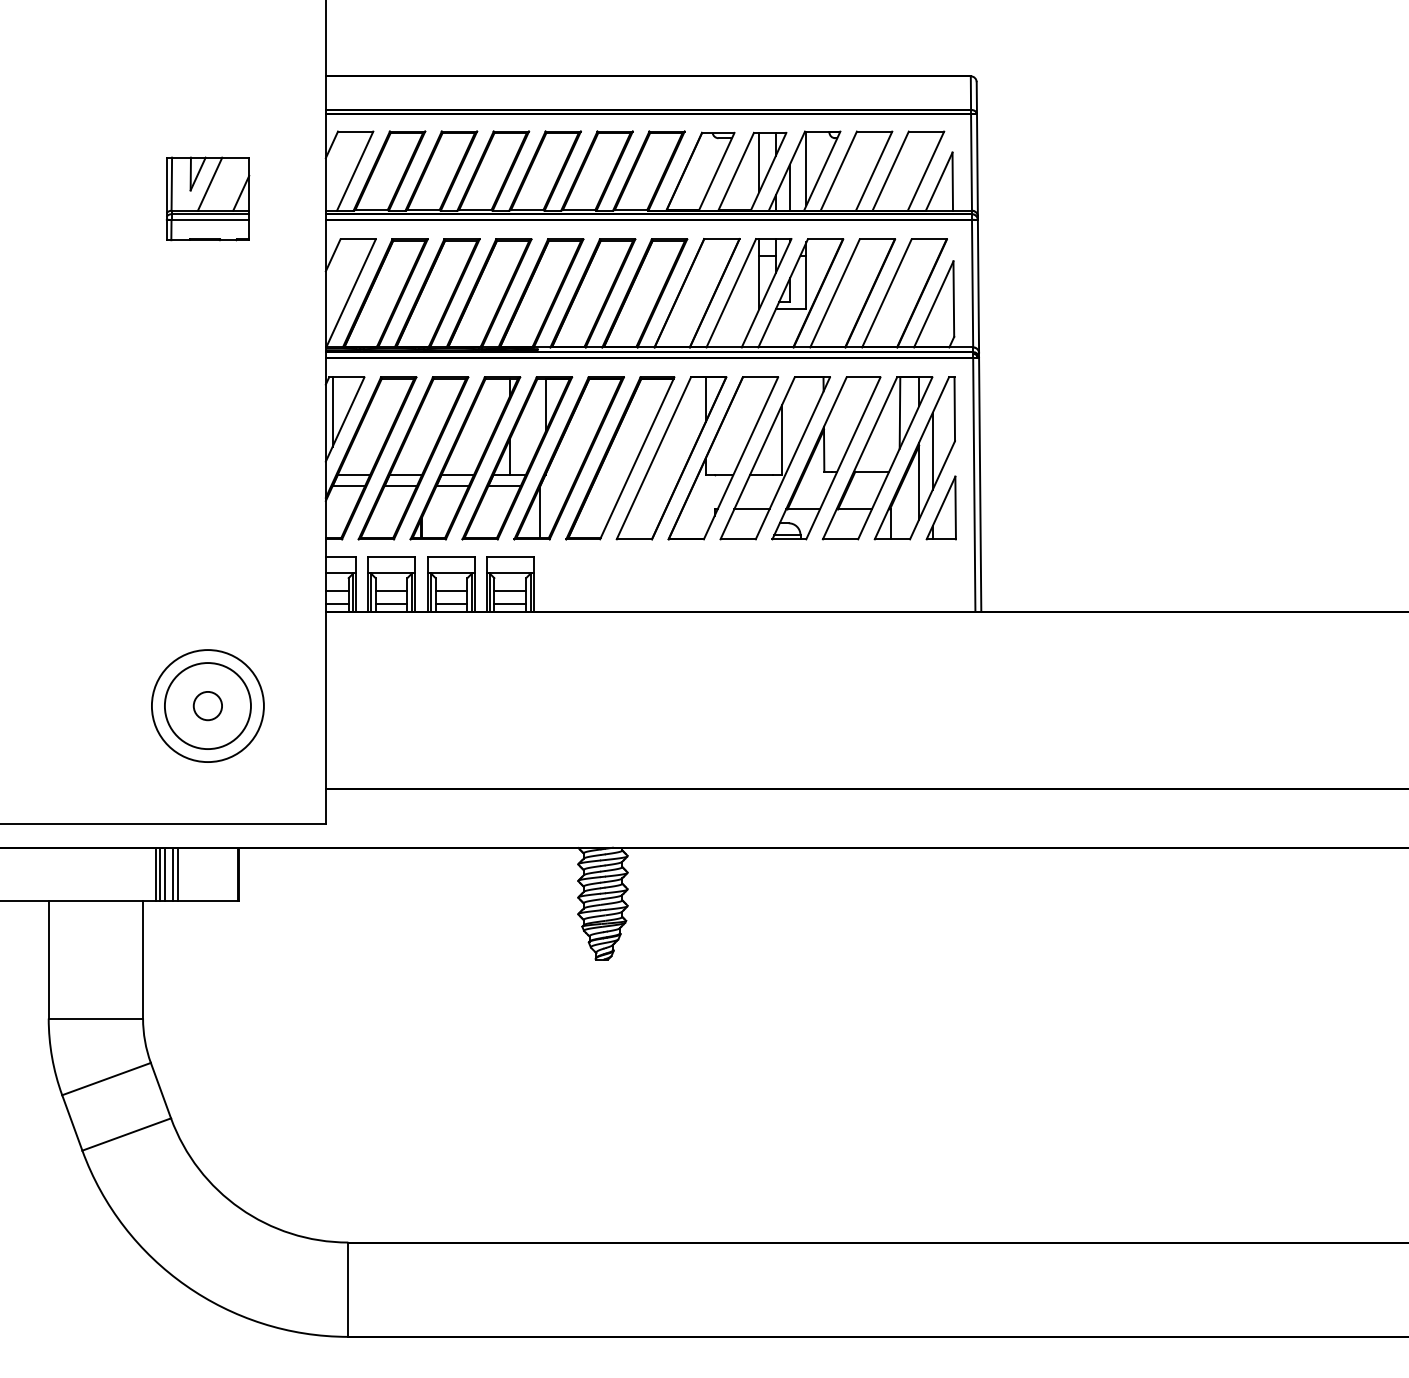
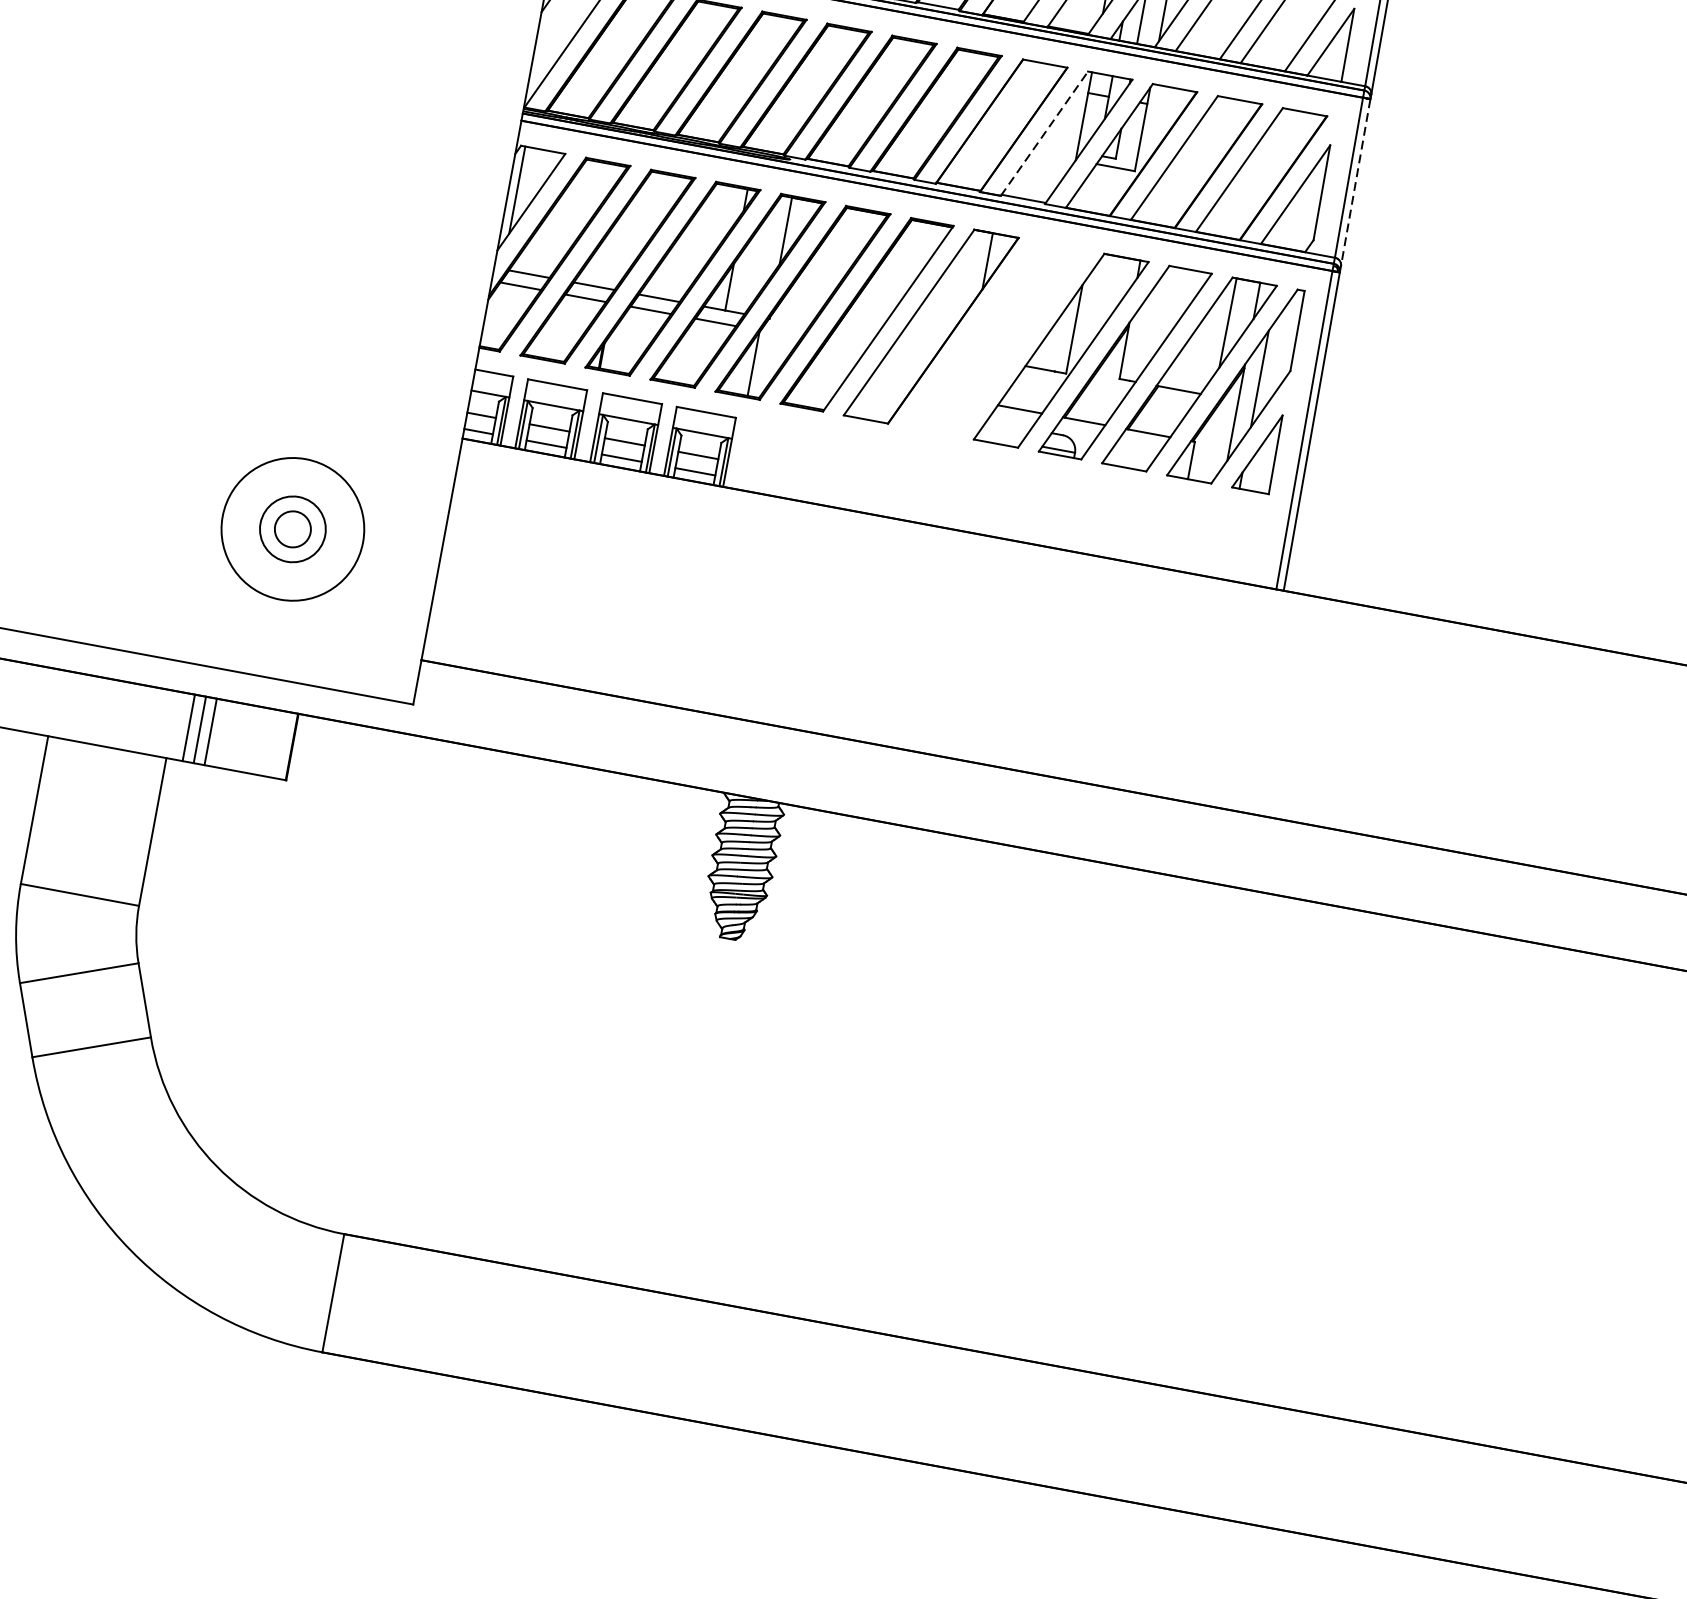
line: (978, 286) -> (1355, 182), solid -> dashed
line: (731, 293) -> (1044, 134), solid -> dashed
part: (723, 458) -> (996, 338), removed
circle: (207, 706) -> (292, 529), size x0.6
line: (159, 873) -> (193, 727), removed
line: (178, 873) -> (217, 732), removed

